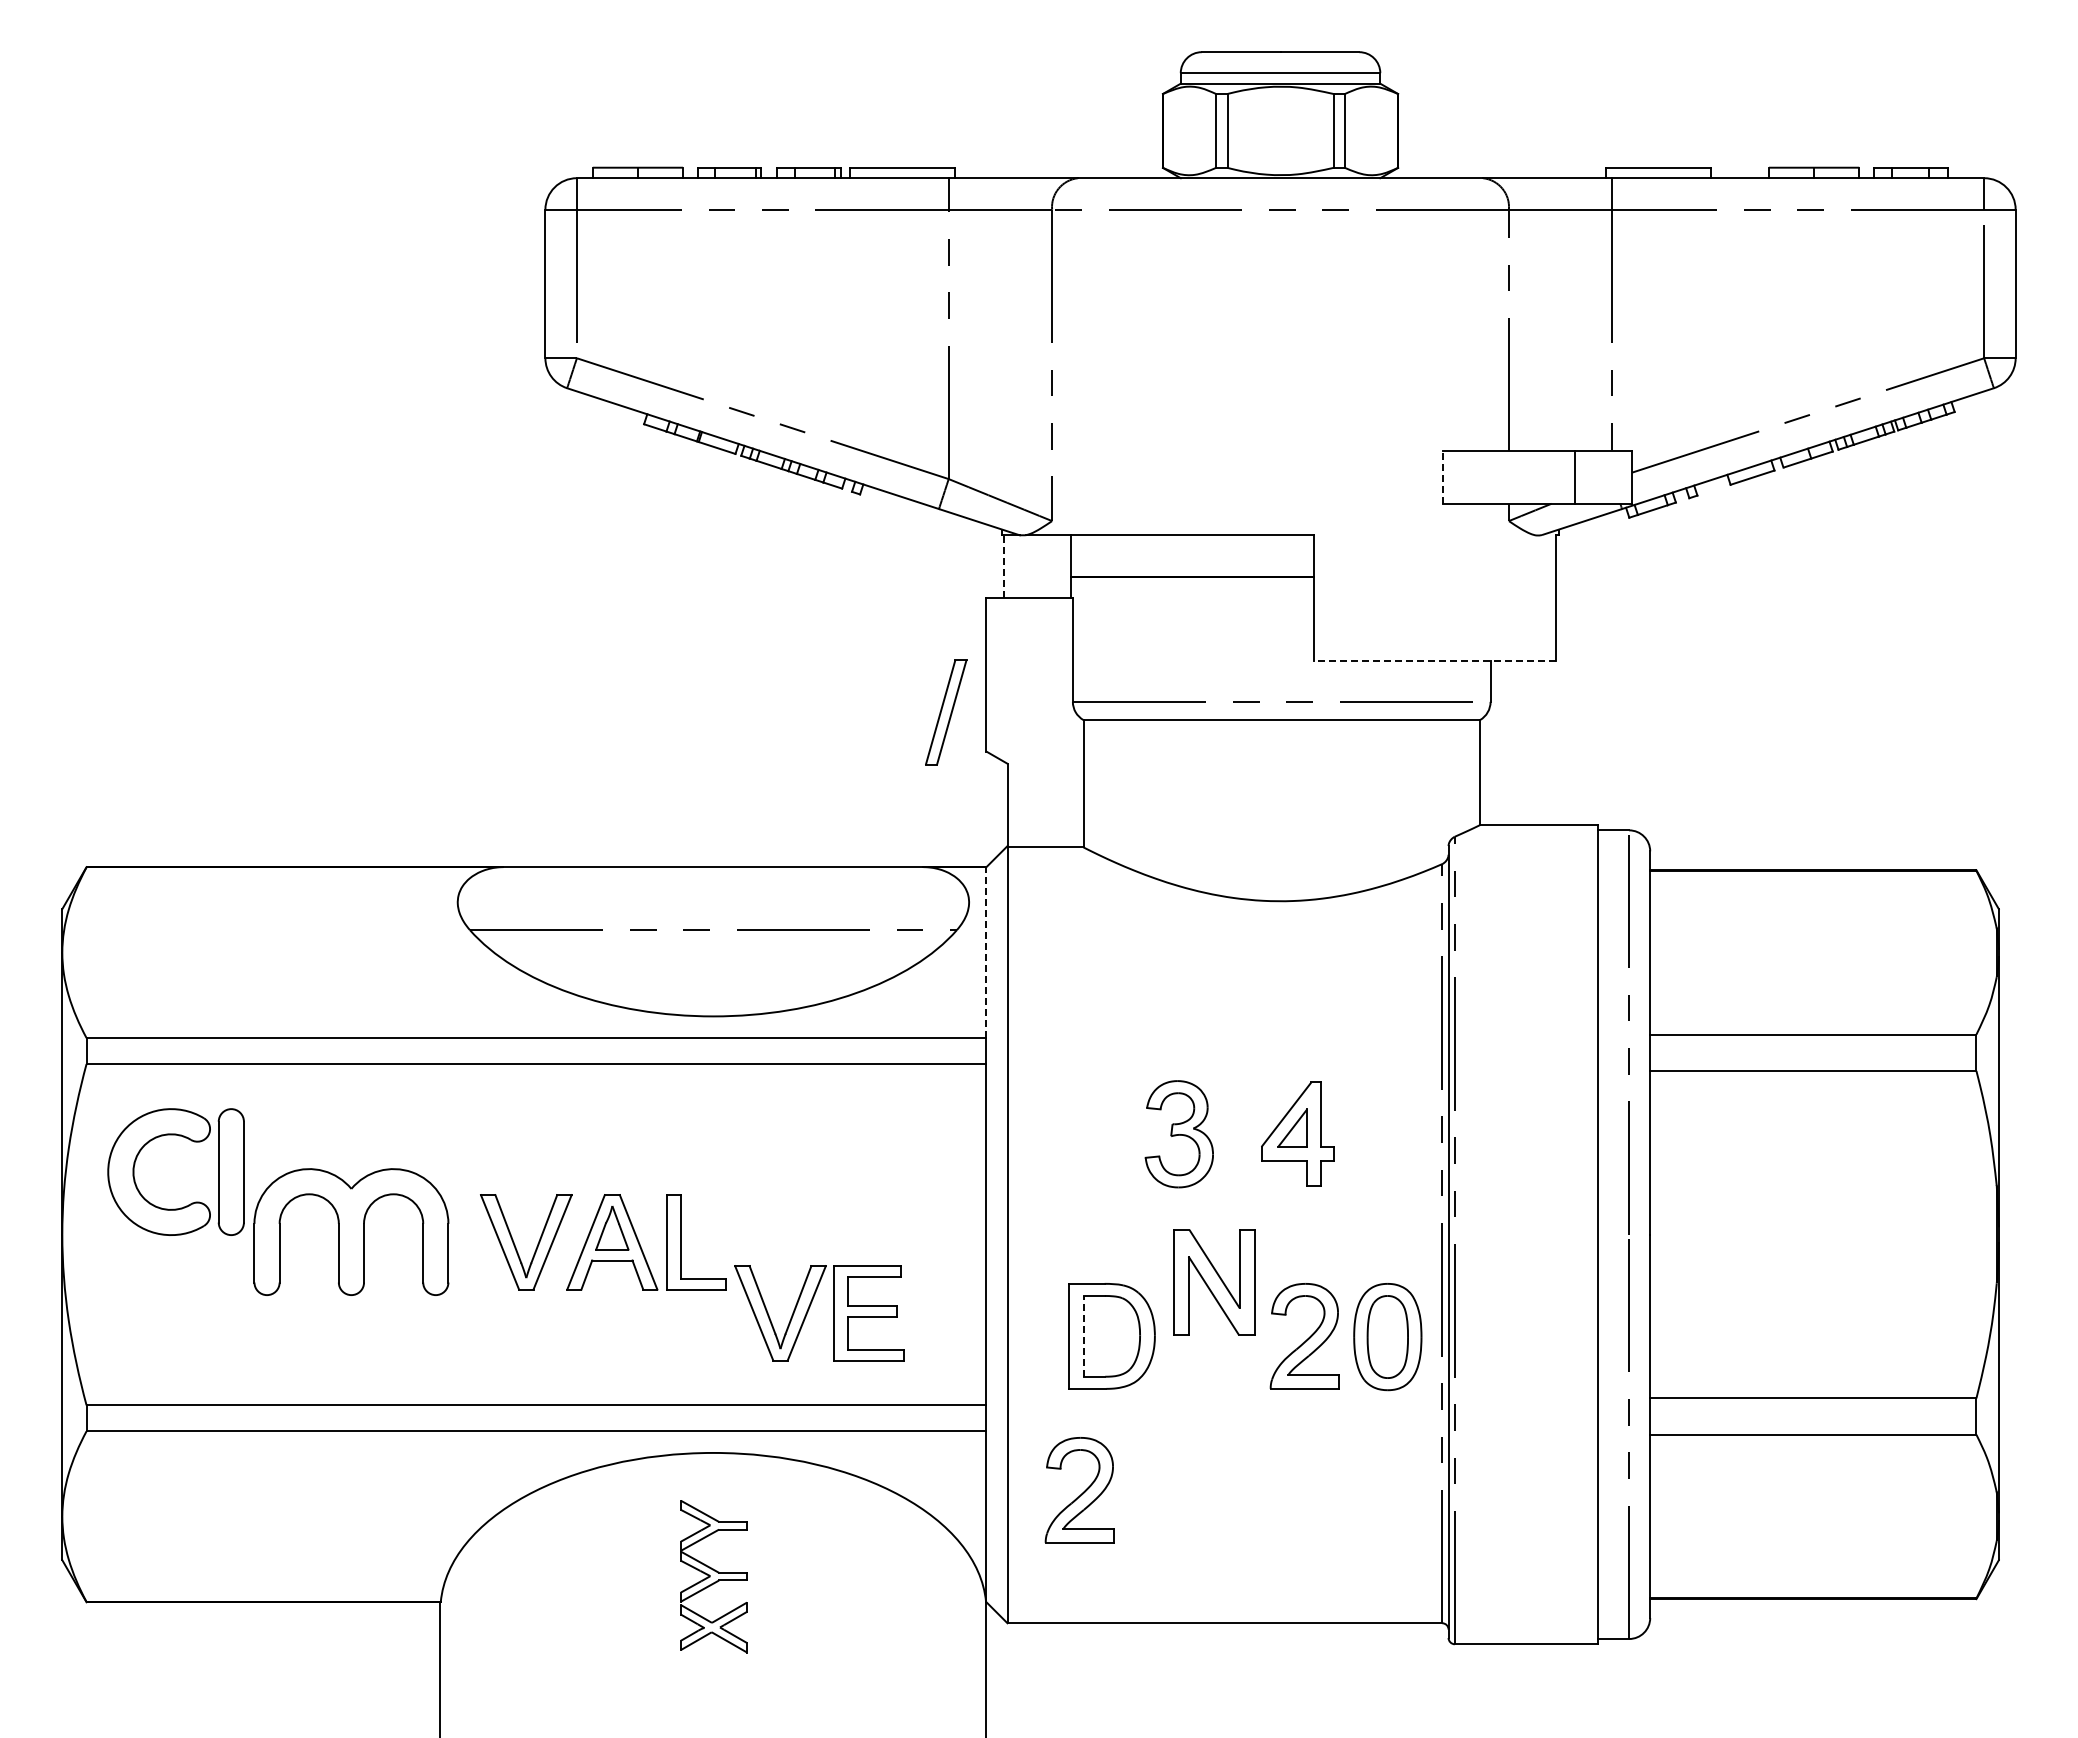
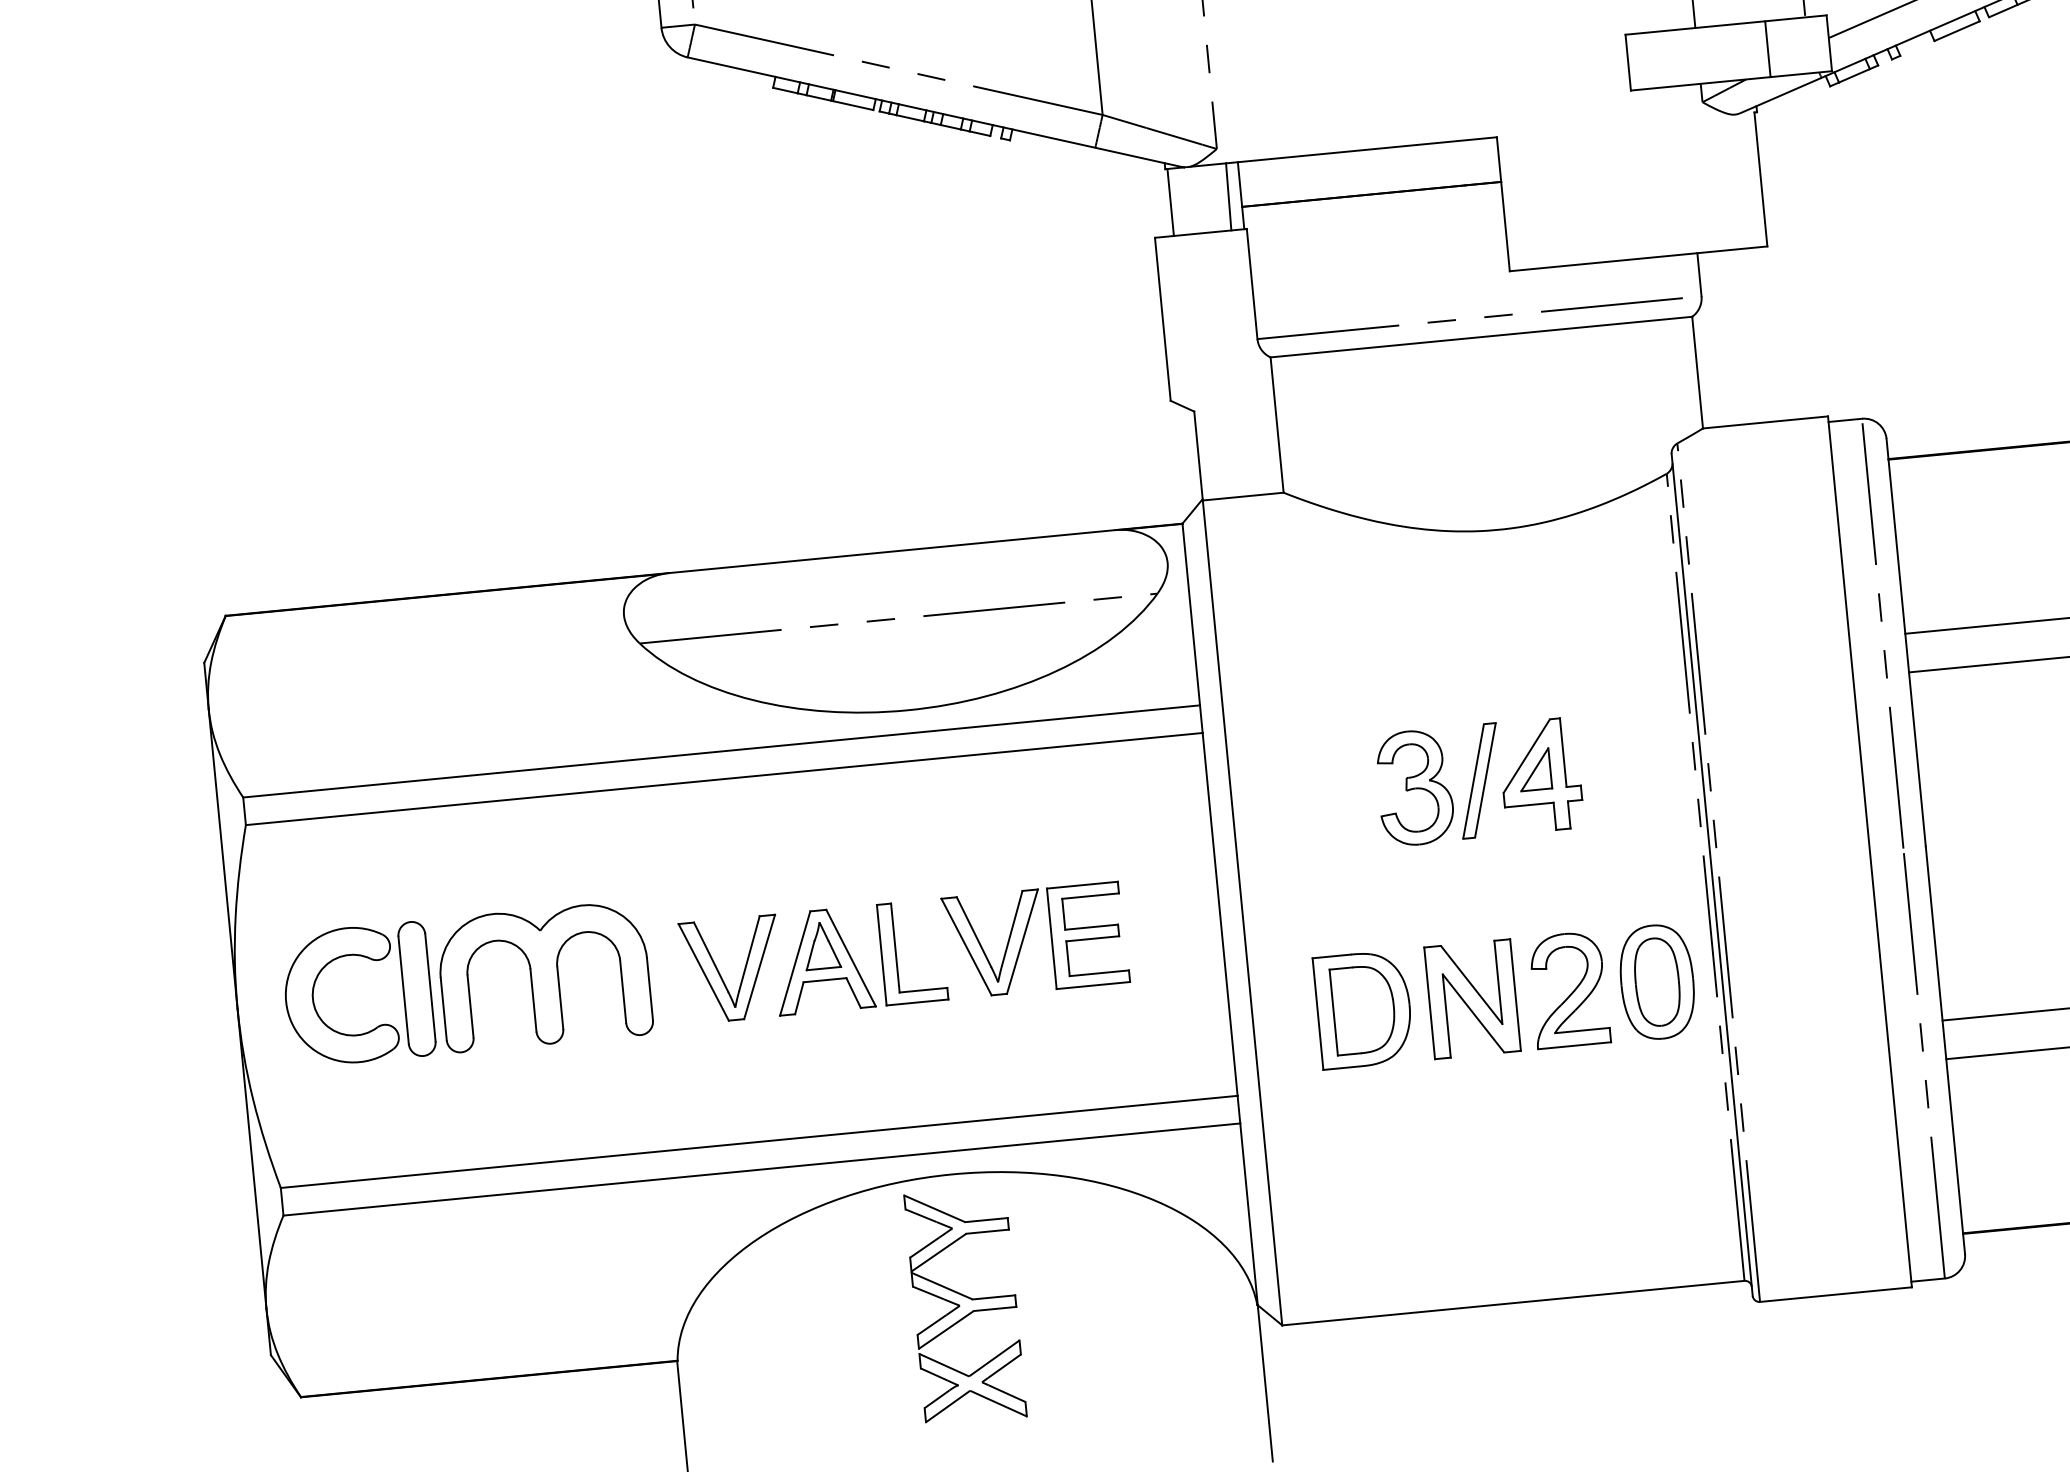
line: (1443, 477) -> (1628, 62), dashed -> solid
line: (1004, 566) -> (1170, 202), dashed -> solid
line: (1058, 566) -> (1228, 196), added
line: (1434, 661) -> (1637, 259), dashed -> solid
part: (946, 712) -> (1479, 780), moved
line: (986, 952) -> (1191, 614), dashed -> solid
part: (191, 1141) -> (371, 960), moved
part: (1214, 1282) -> (1472, 999), moved
part: (809, 1309) -> (1024, 937), moved
line: (1083, 1335) -> (1333, 1011), dashed -> solid
part: (1079, 1490) -> (1345, 1176), removed
part: (713, 1576) -> (964, 1305), size x1.43

